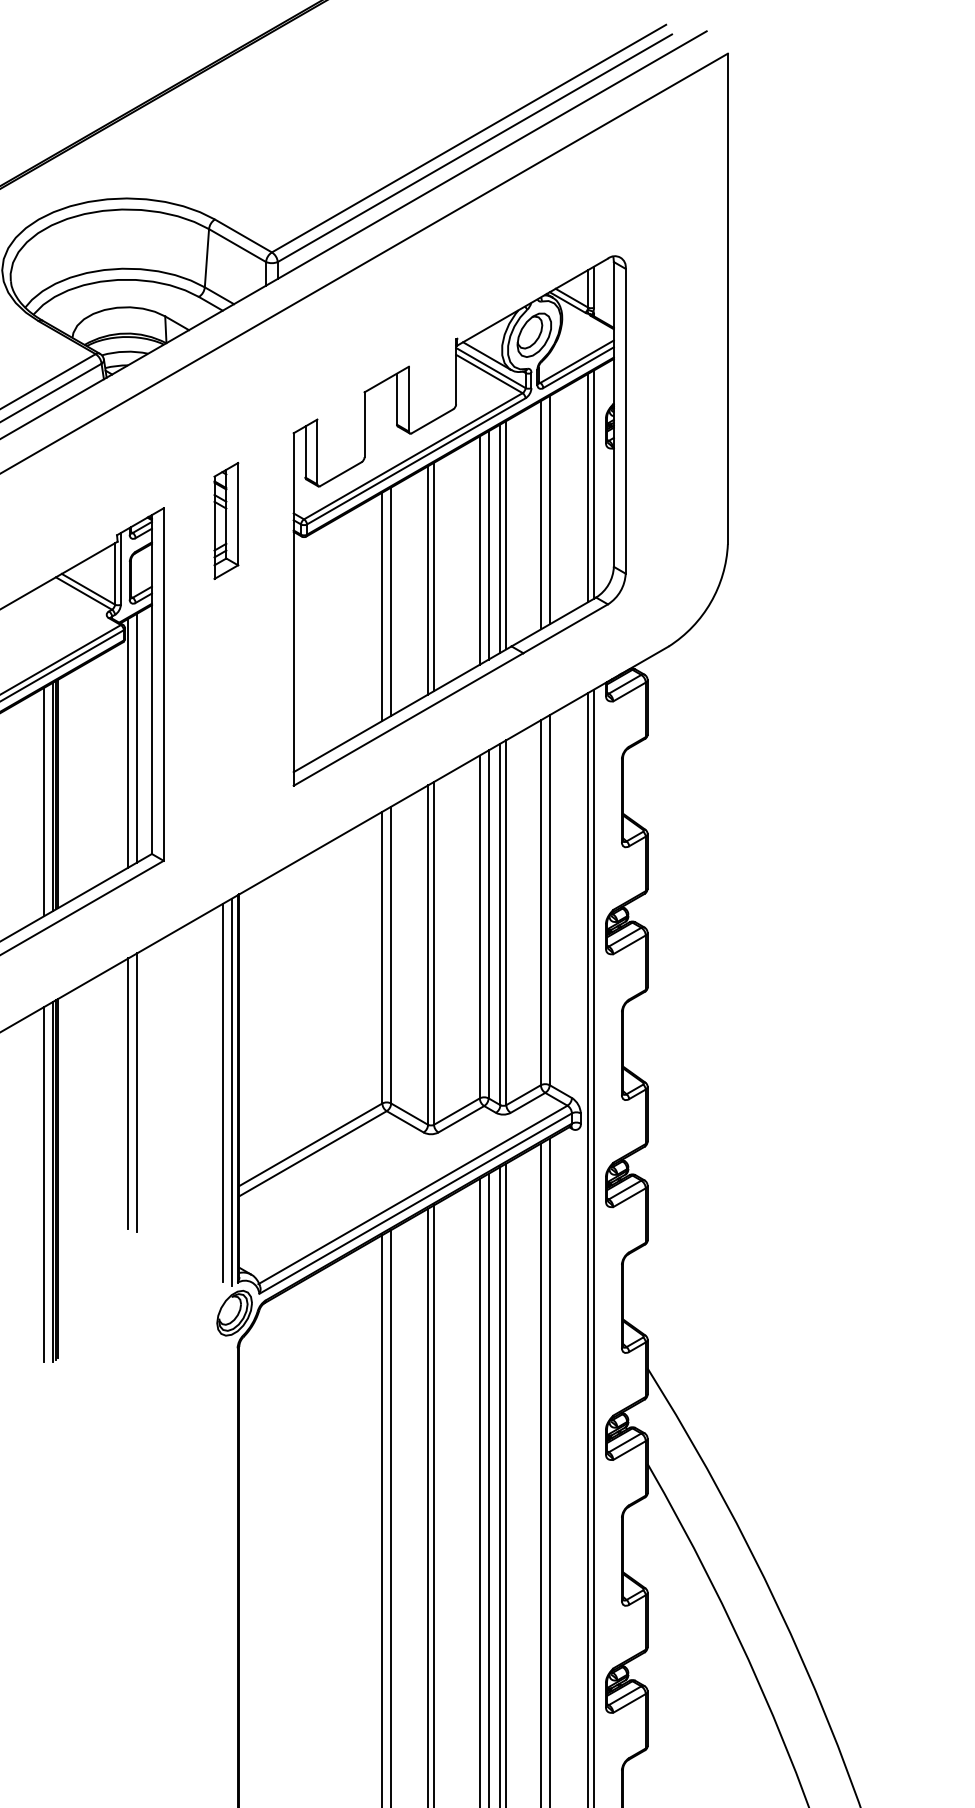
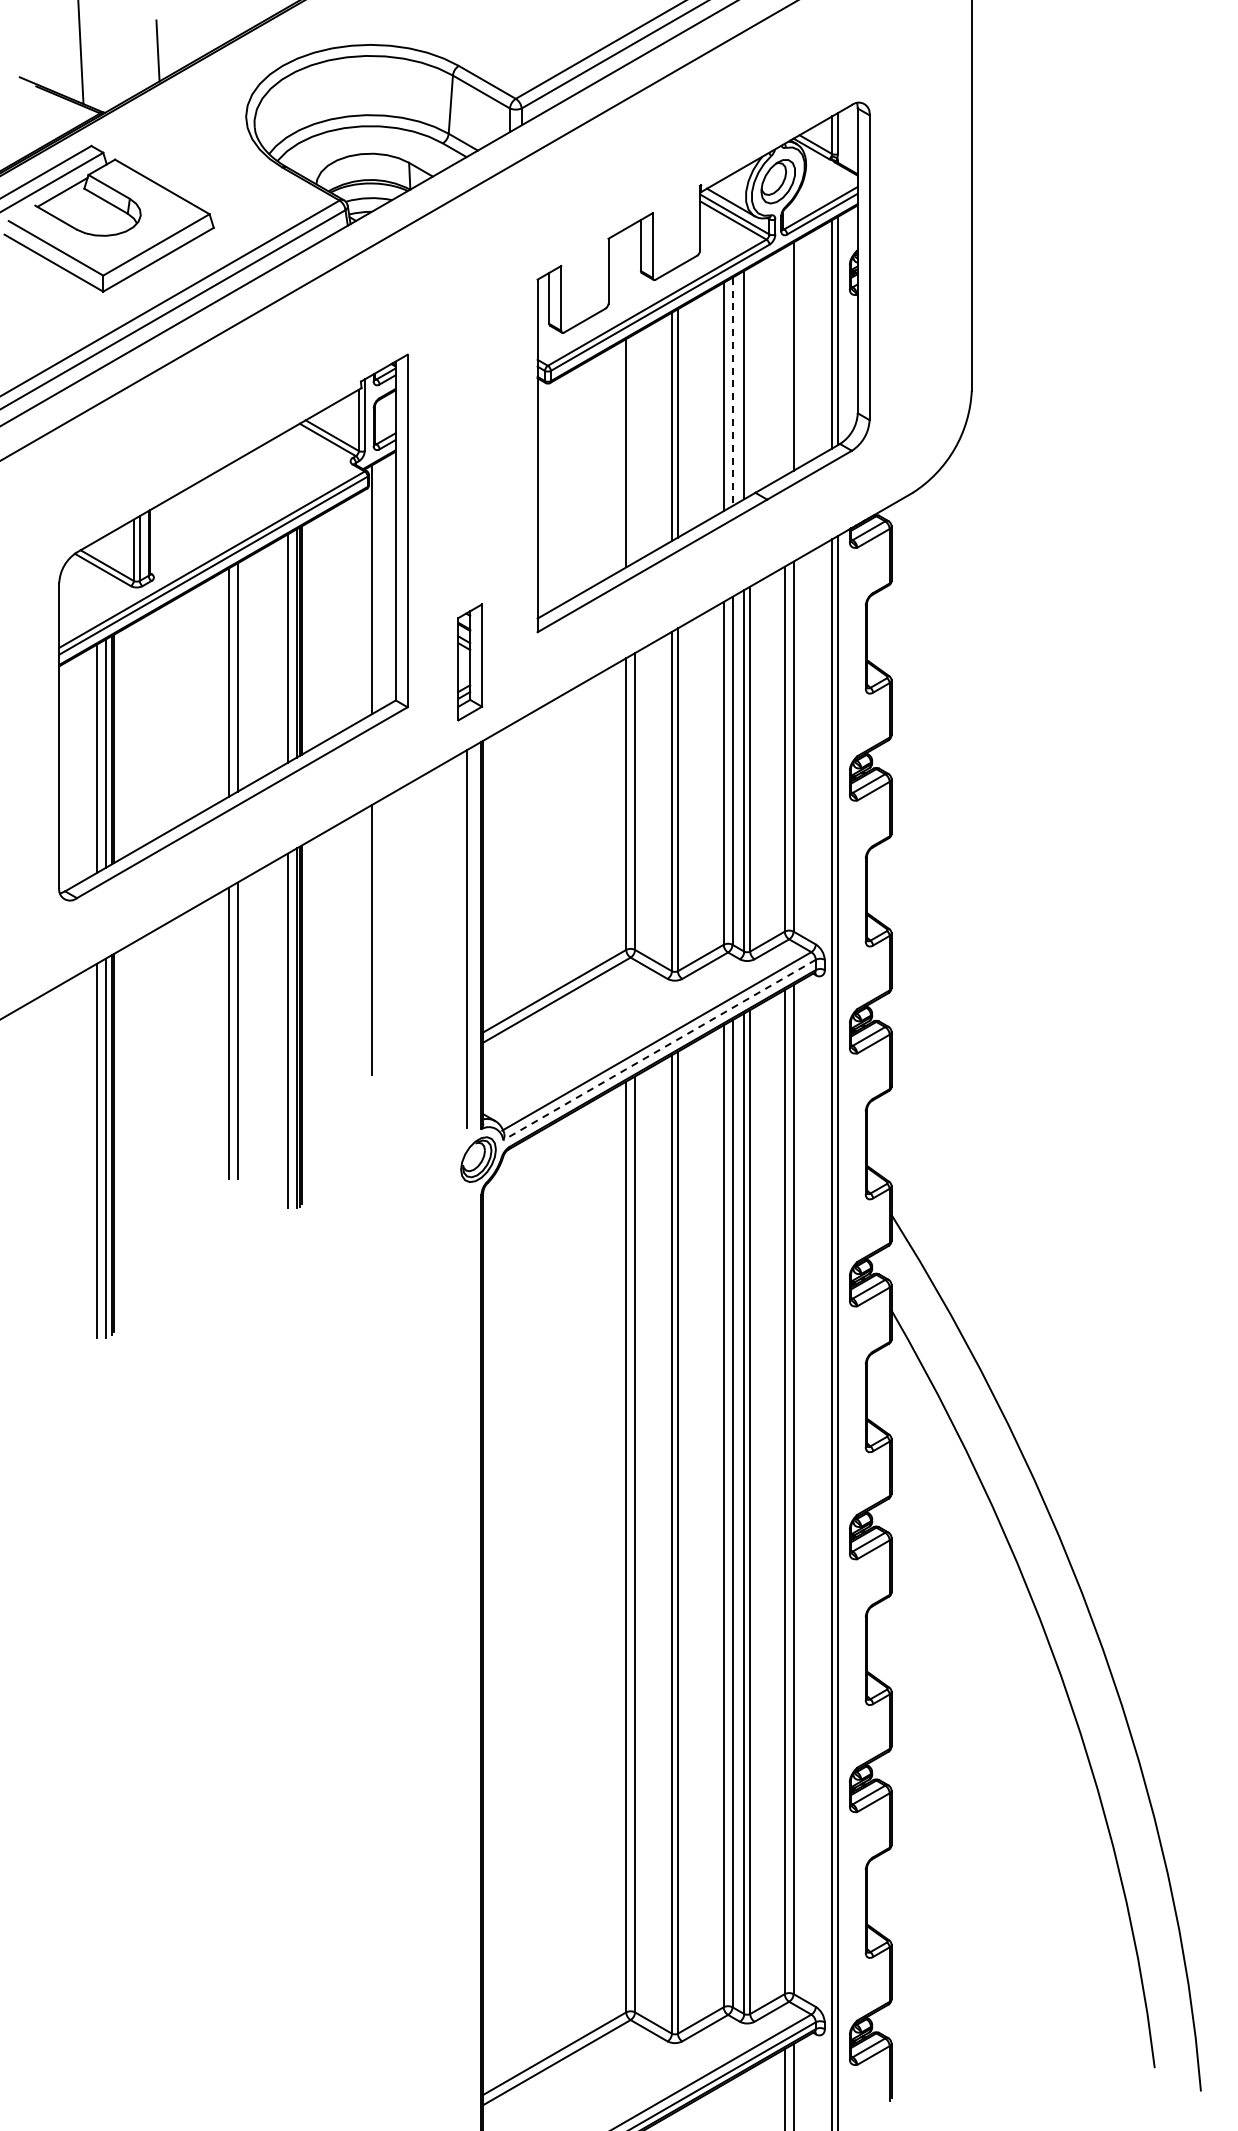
line: (540, 515) -> (784, 361), removed
part: (226, 521) -> (470, 662), moved
line: (506, 535) -> (750, 381), removed
line: (488, 546) -> (732, 392), solid -> dashed
line: (391, 601) -> (635, 447), removed
line: (137, 738) -> (381, 584), removed
line: (137, 1092) -> (381, 938), removed
line: (231, 1092) -> (475, 938), removed
line: (415, 1204) -> (659, 1050), solid -> dashed

